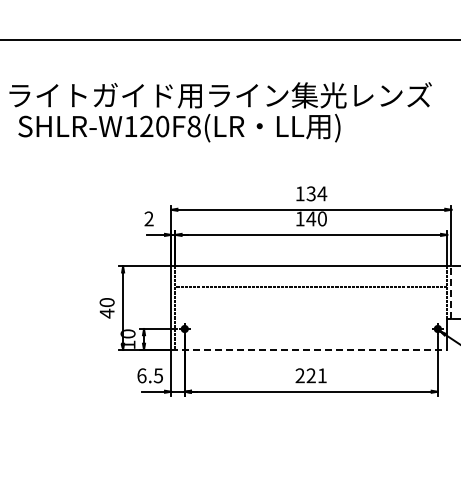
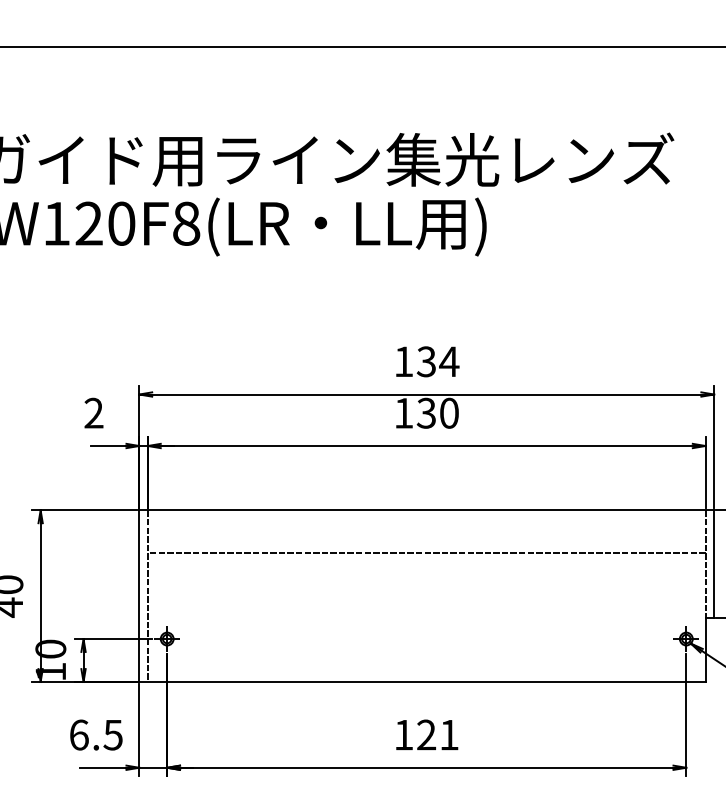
text: (311, 218) -> (427, 412), 140 -> 130
line: (451, 291) -> (714, 562), dashed -> solid
line: (309, 349) -> (423, 681), dashed -> solid
text: (299, 375) -> (402, 734), 221 -> 121

